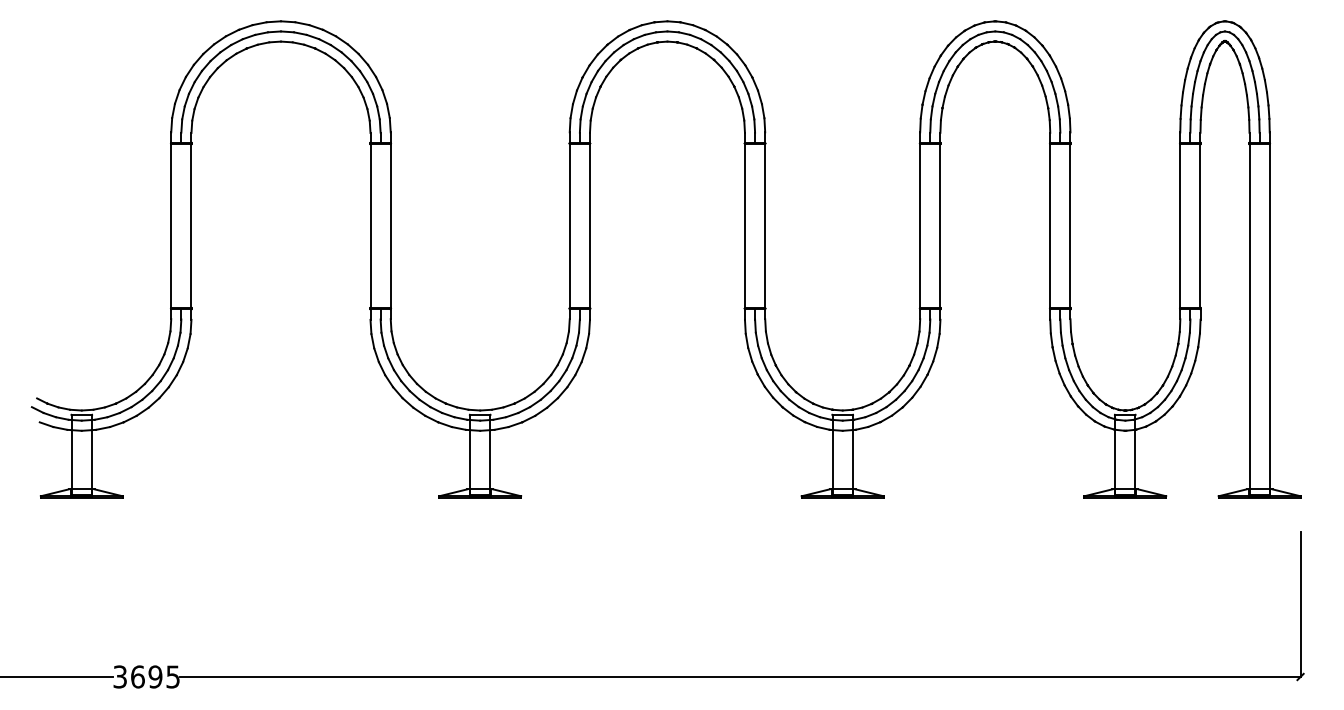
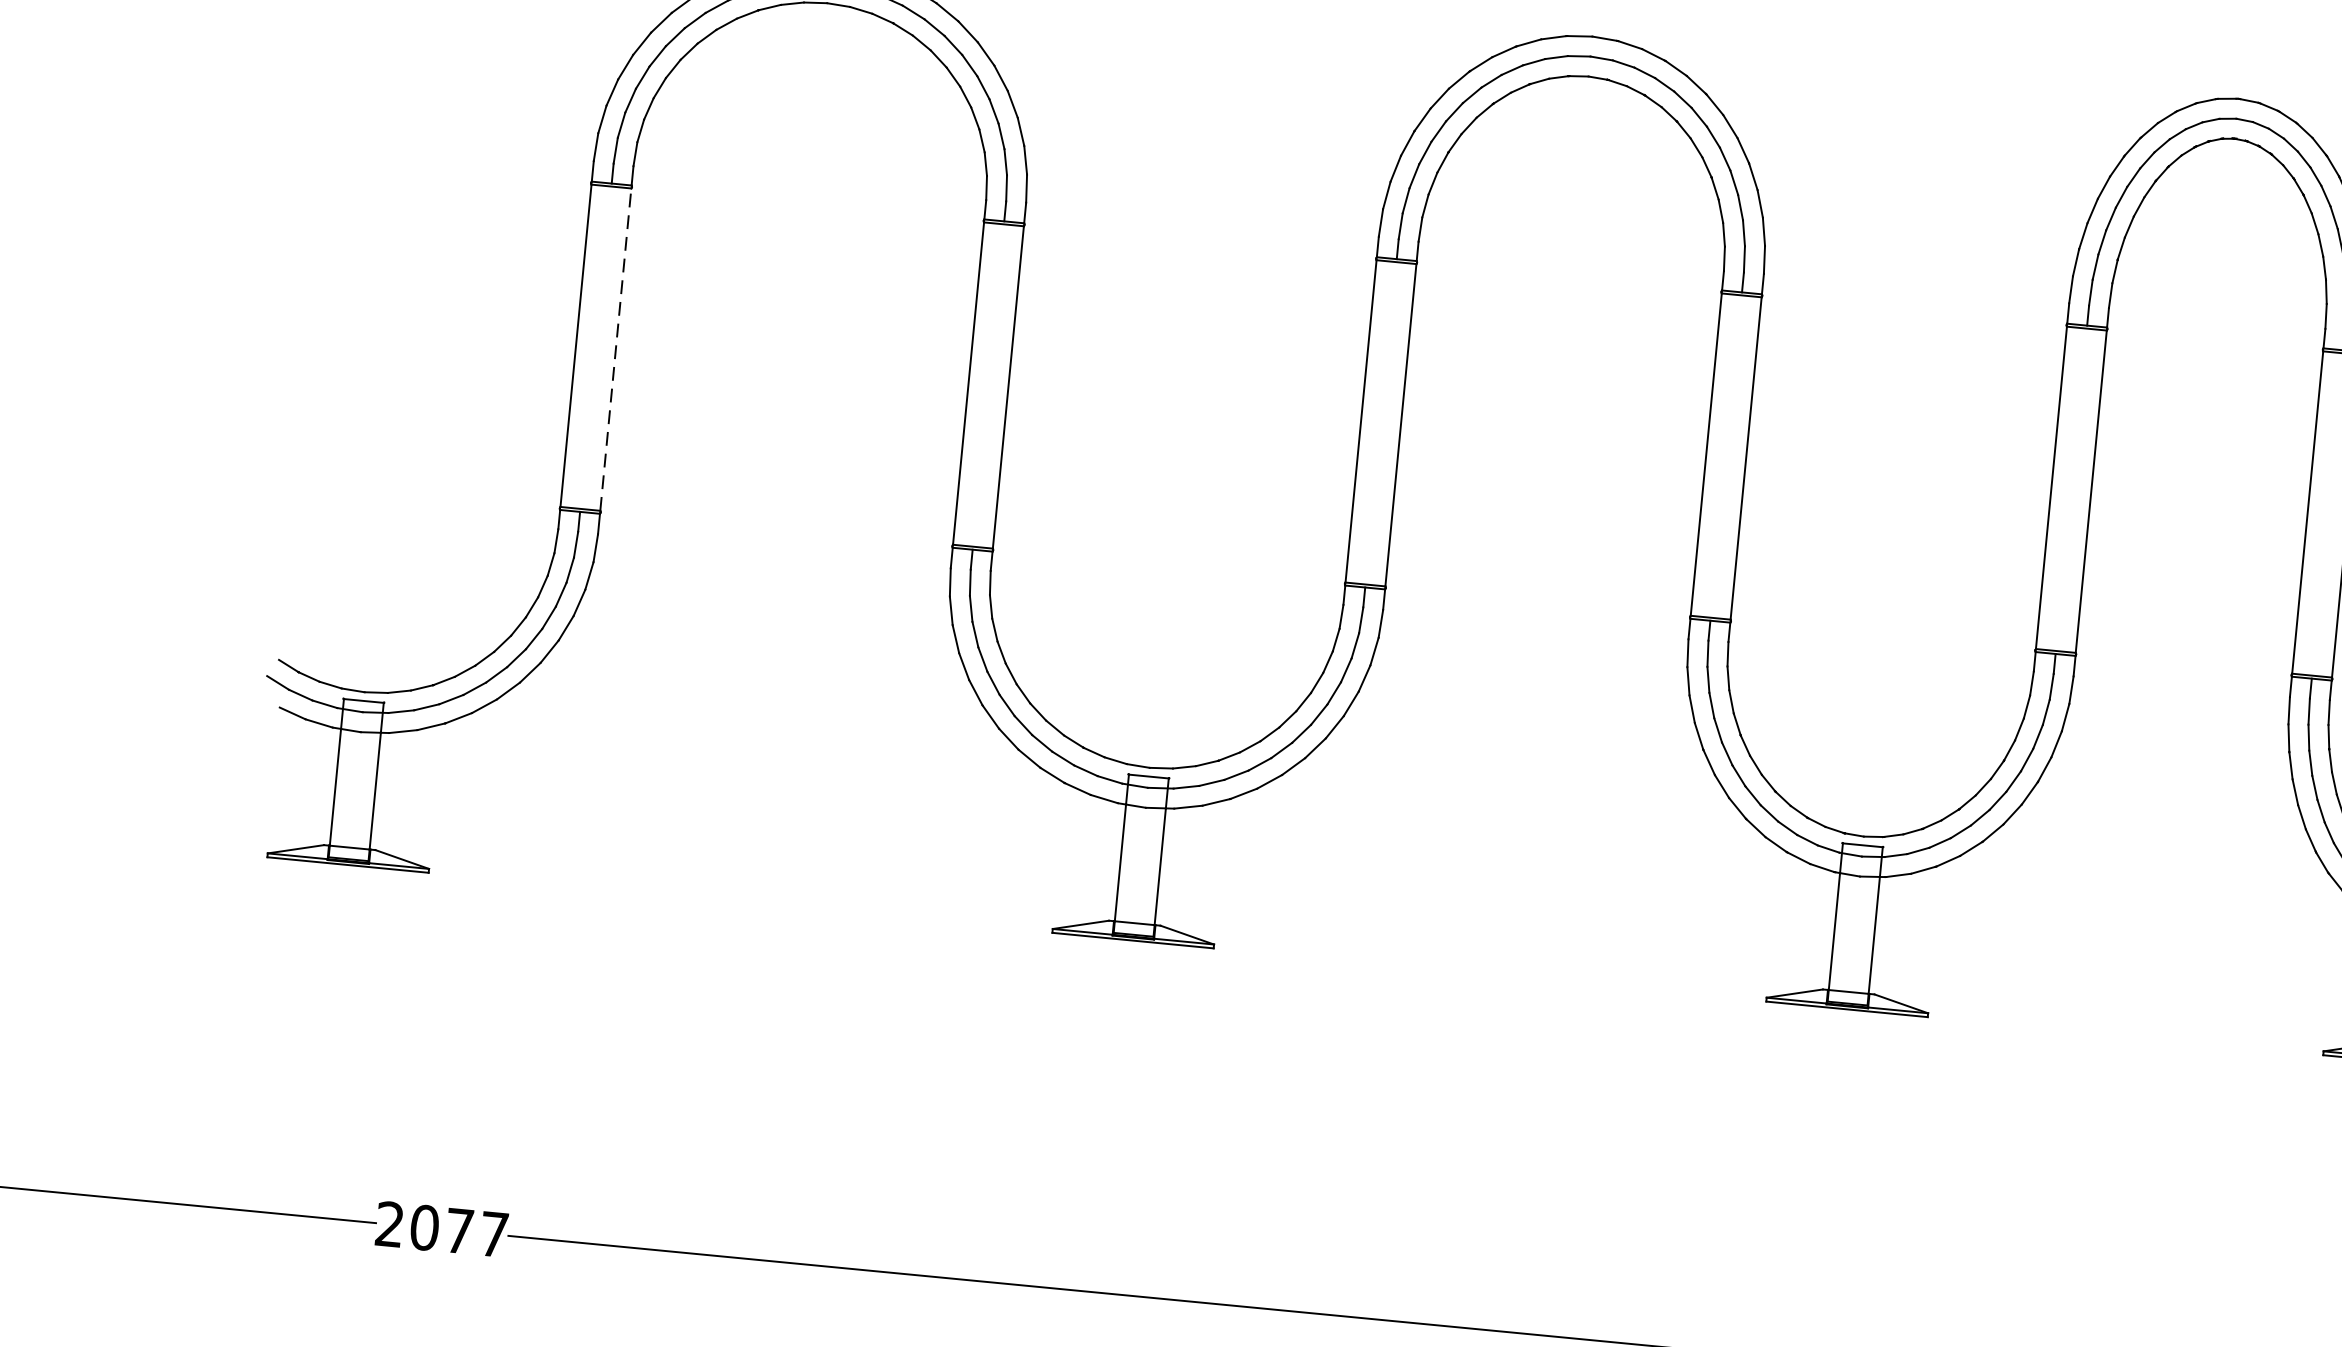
line: (191, 226) -> (615, 350), solid -> dashed
text: (146, 676) -> (441, 1228), 3695 -> 2077

